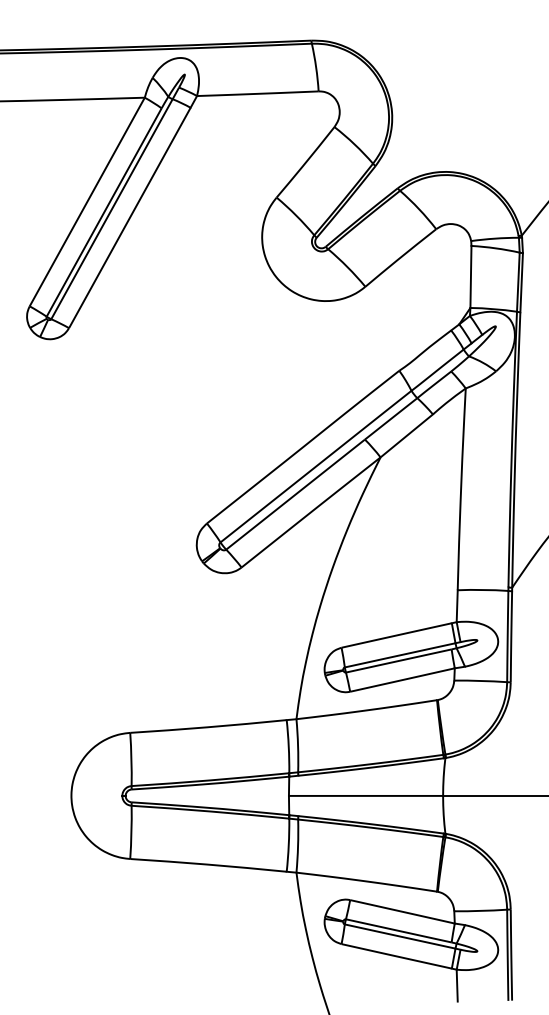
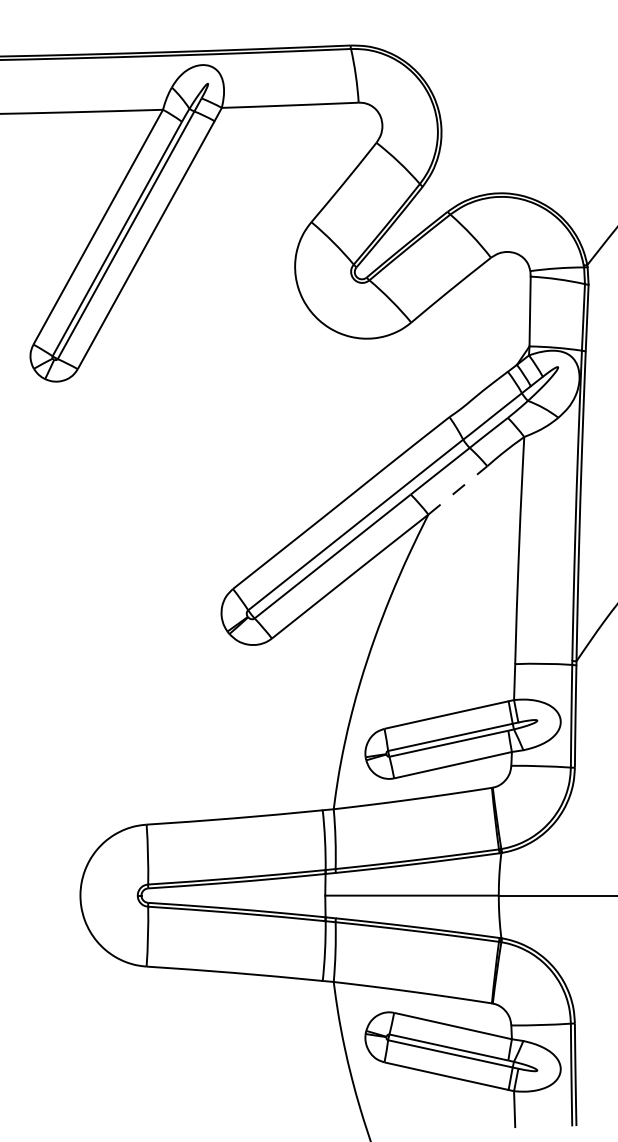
line: (406, 435) -> (457, 489), solid -> dashed

